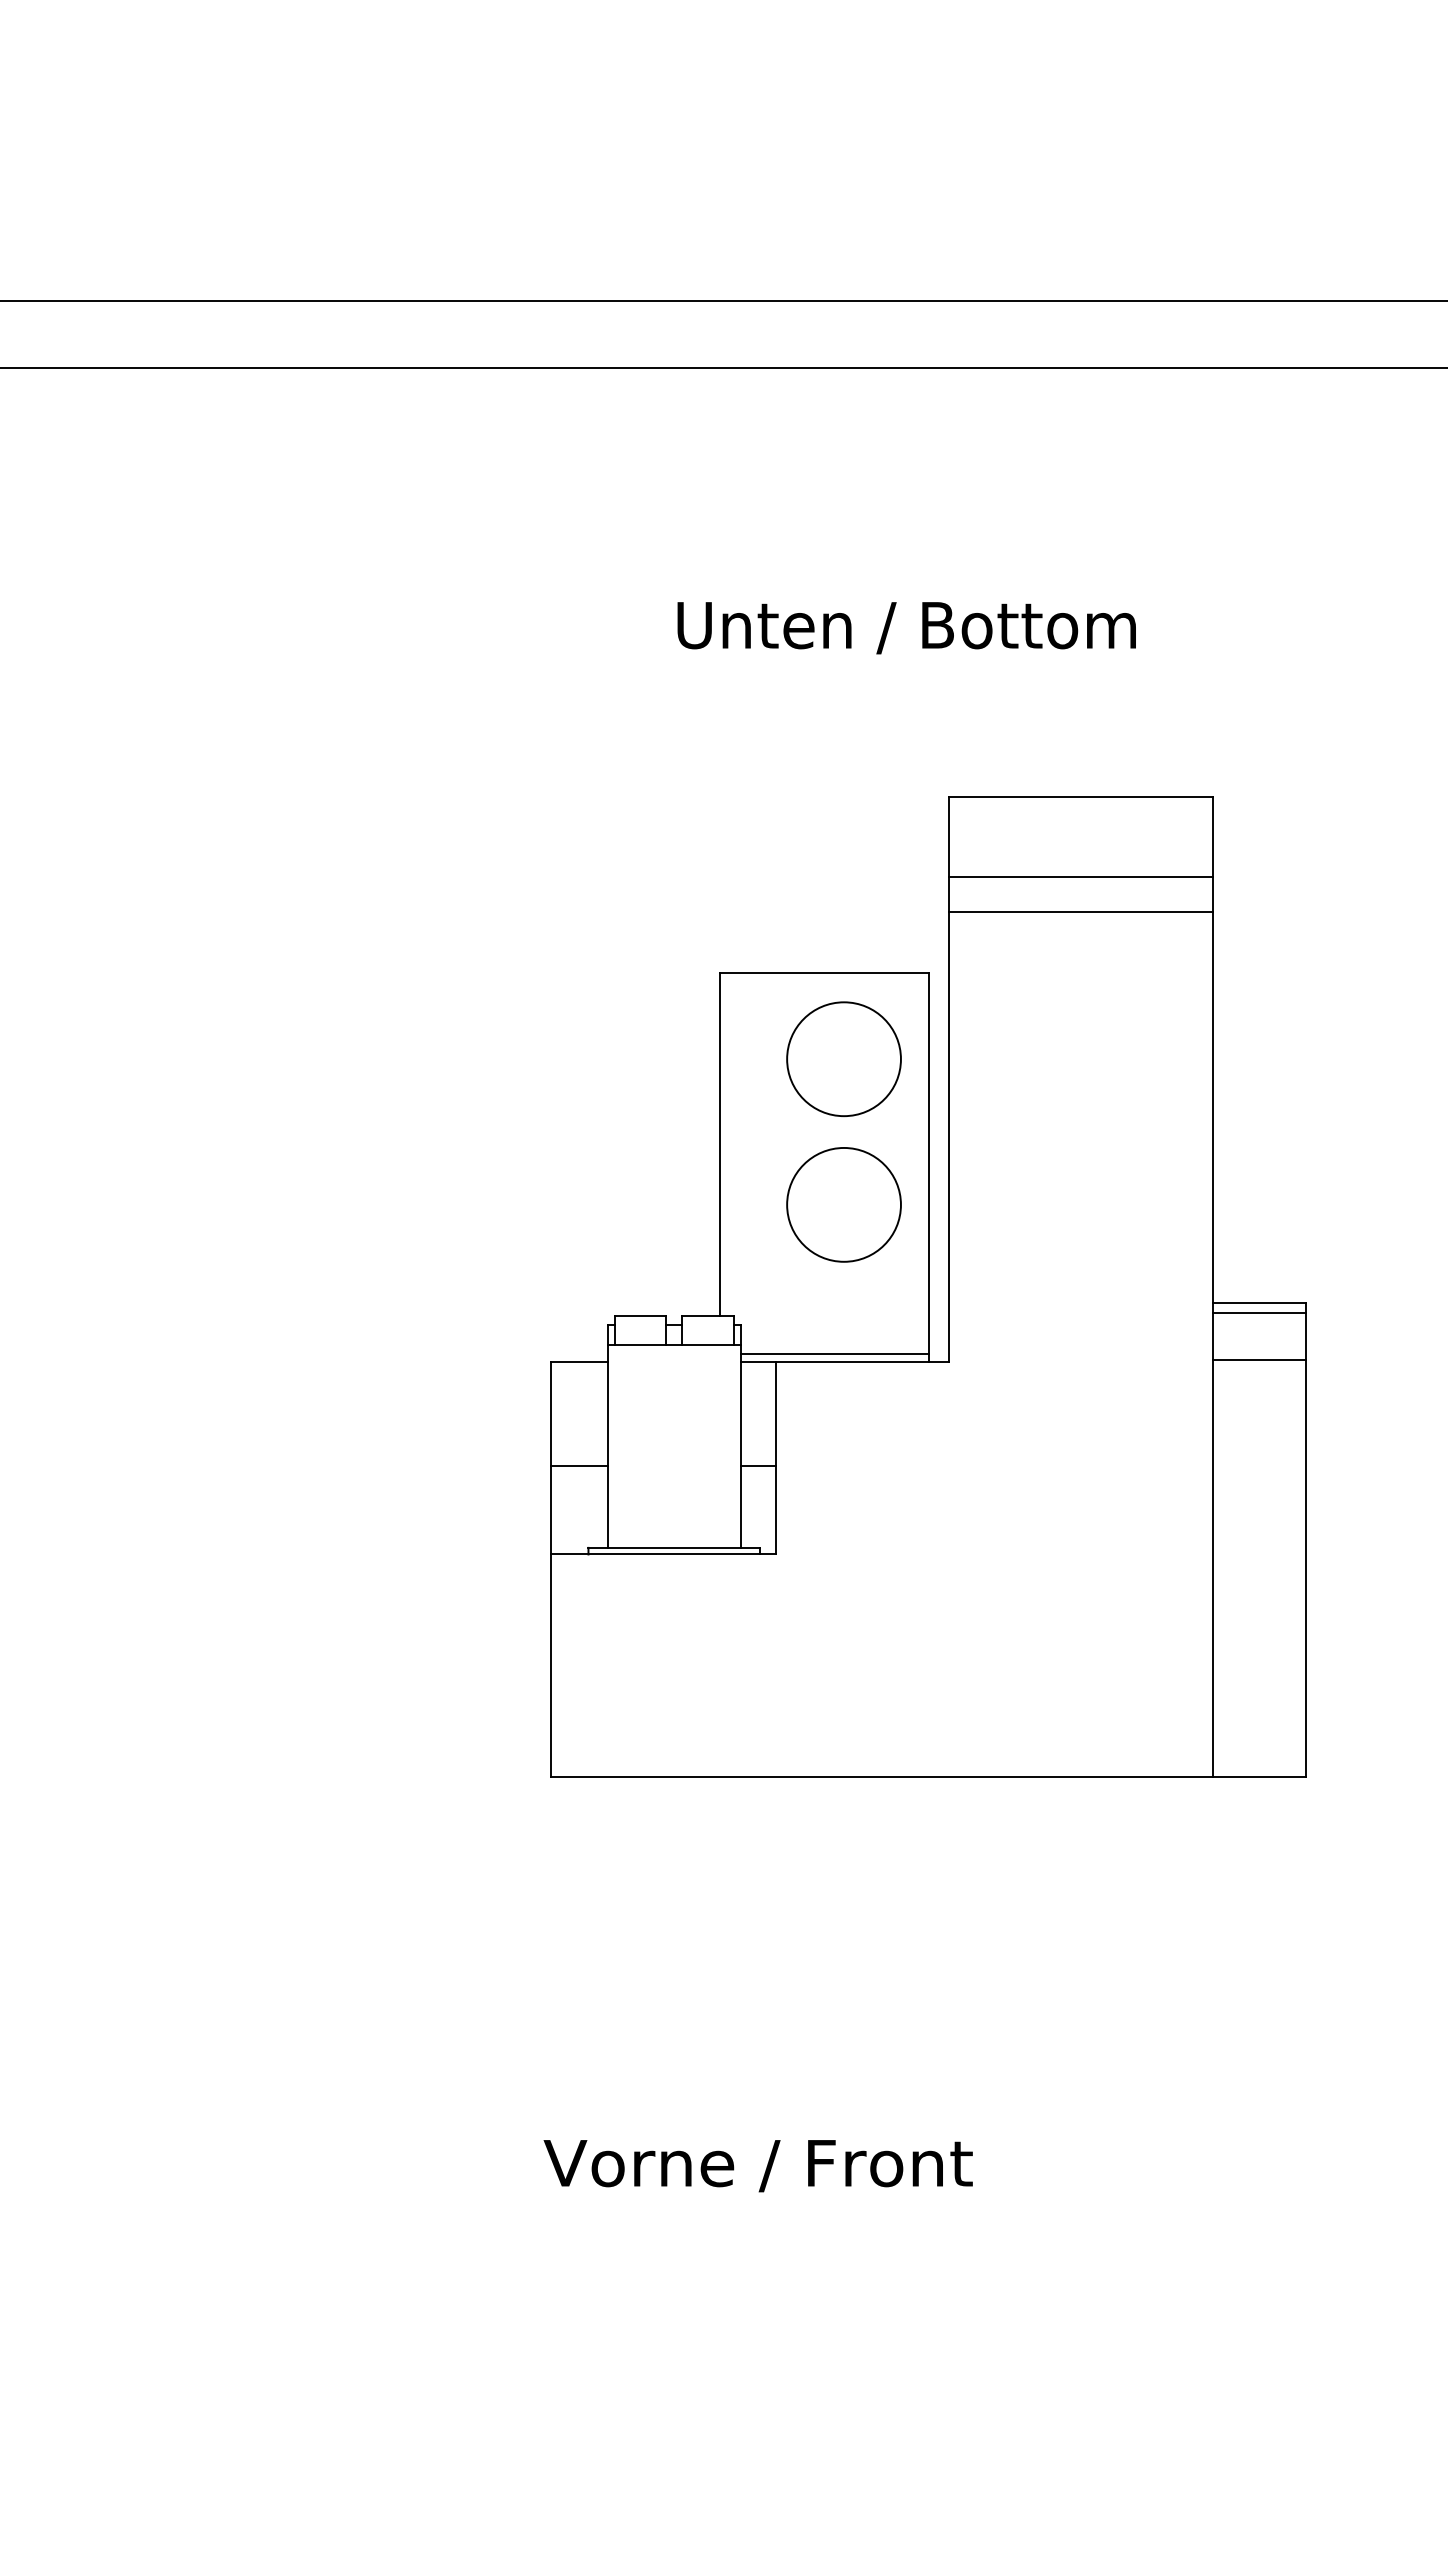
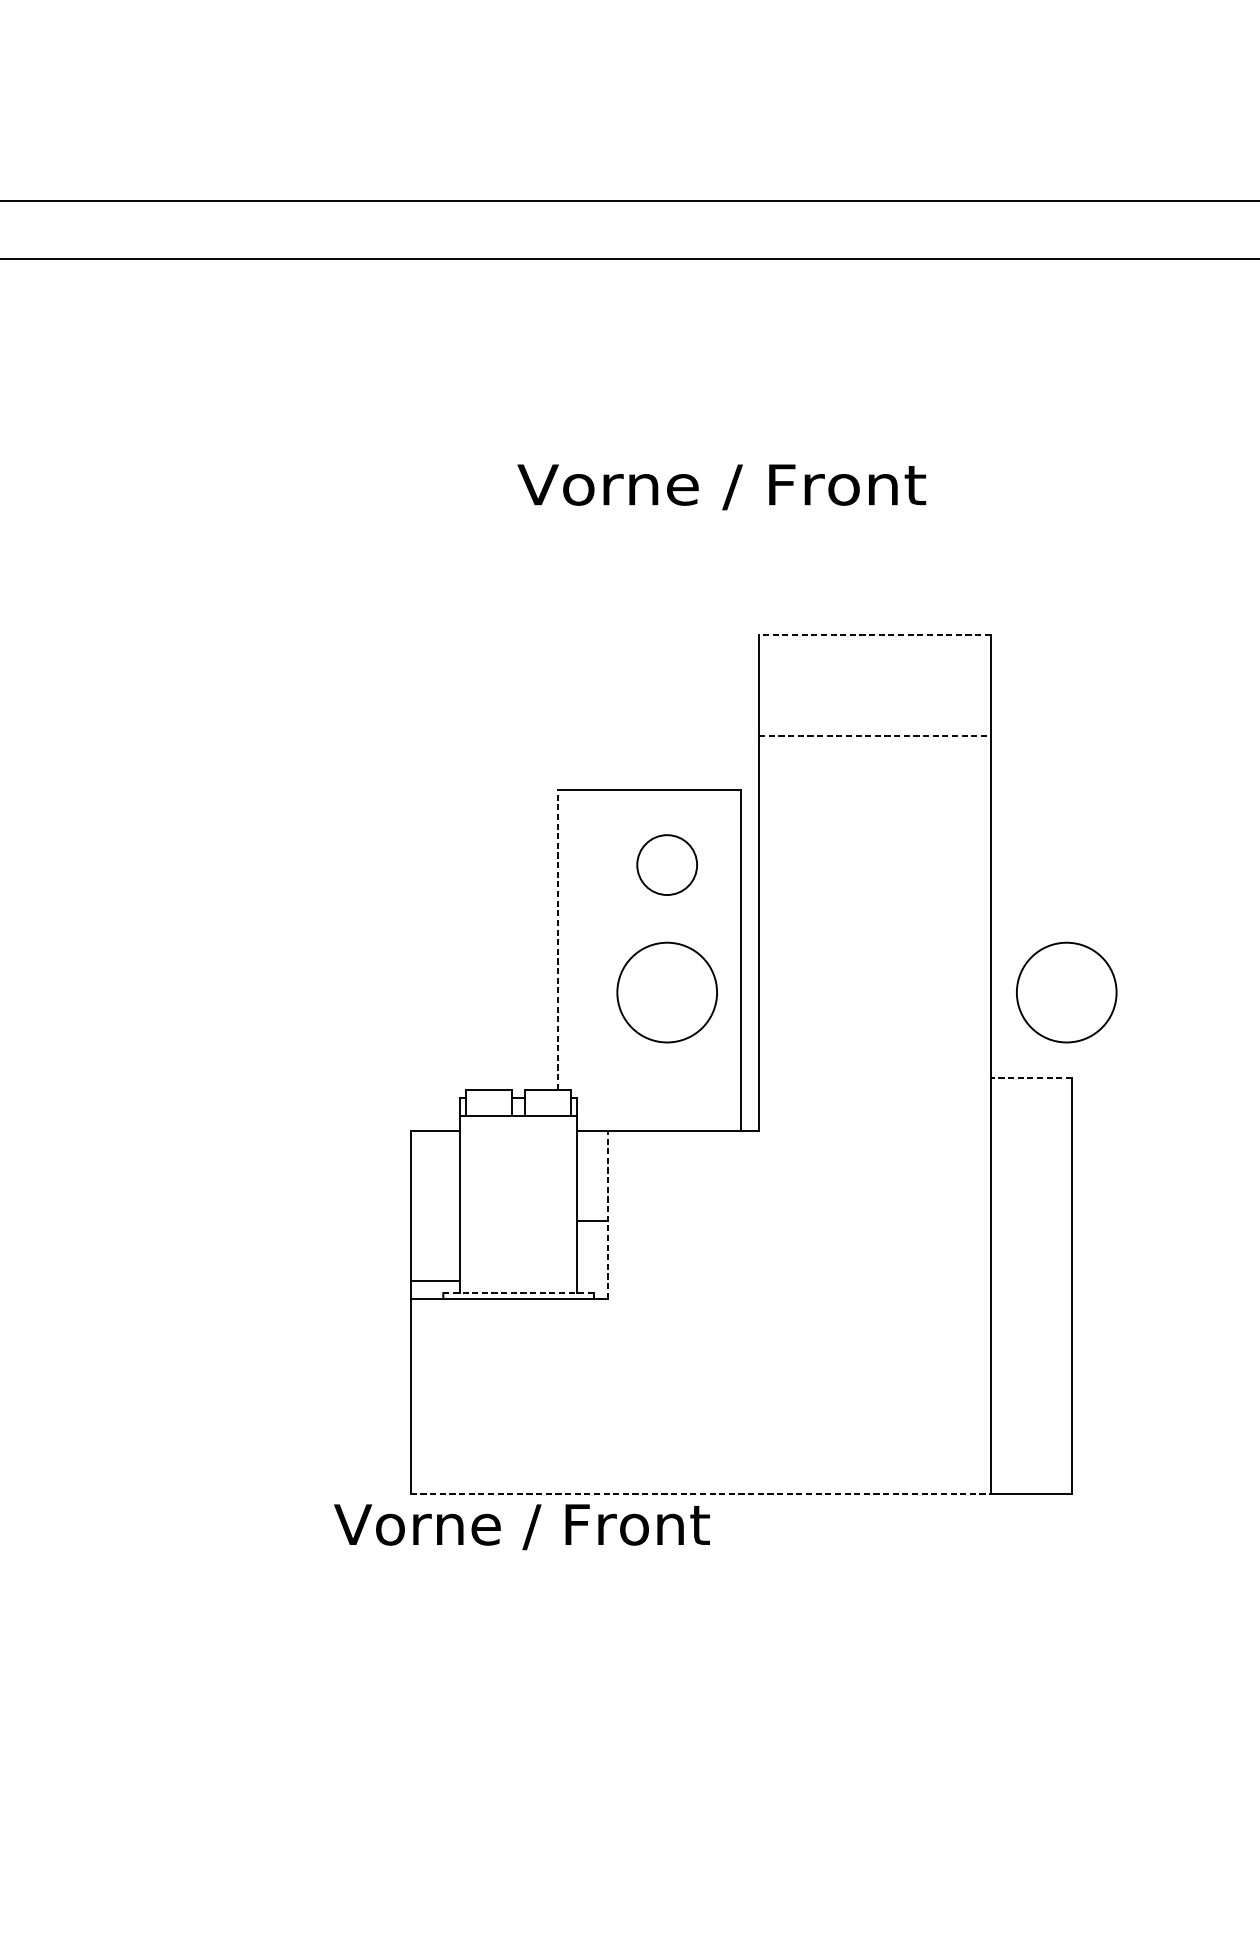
text: (906, 628) -> (721, 487), Unten / Bottom -> Vorne / Front
line: (1080, 797) -> (874, 635), solid -> dashed
line: (1081, 876) -> (875, 704), removed
line: (1081, 912) -> (875, 736), solid -> dashed
circle: (843, 1059) -> (666, 865), size x0.6
line: (719, 1144) -> (558, 939), solid -> dashed
circle: (1299, 1204) -> (1066, 992), added
line: (1259, 1302) -> (1031, 1078), solid -> dashed
line: (1259, 1313) -> (1031, 1087), removed
line: (834, 1354) -> (658, 1123), removed
line: (1259, 1359) -> (1031, 1128), removed
line: (776, 1458) -> (608, 1214), solid -> dashed
line: (579, 1465) -> (435, 1280), moved
line: (674, 1547) -> (518, 1292), solid -> dashed
line: (882, 1776) -> (700, 1493), solid -> dashed
text: (757, 2166) -> (521, 1527), moved

